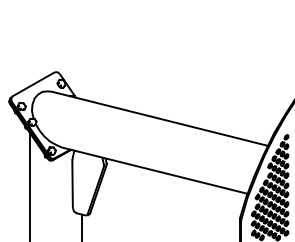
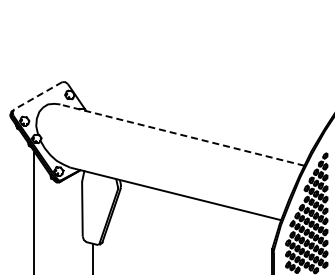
line: (33, 84) -> (37, 96), solid -> dashed
line: (159, 119) -> (181, 135), solid -> dashed

